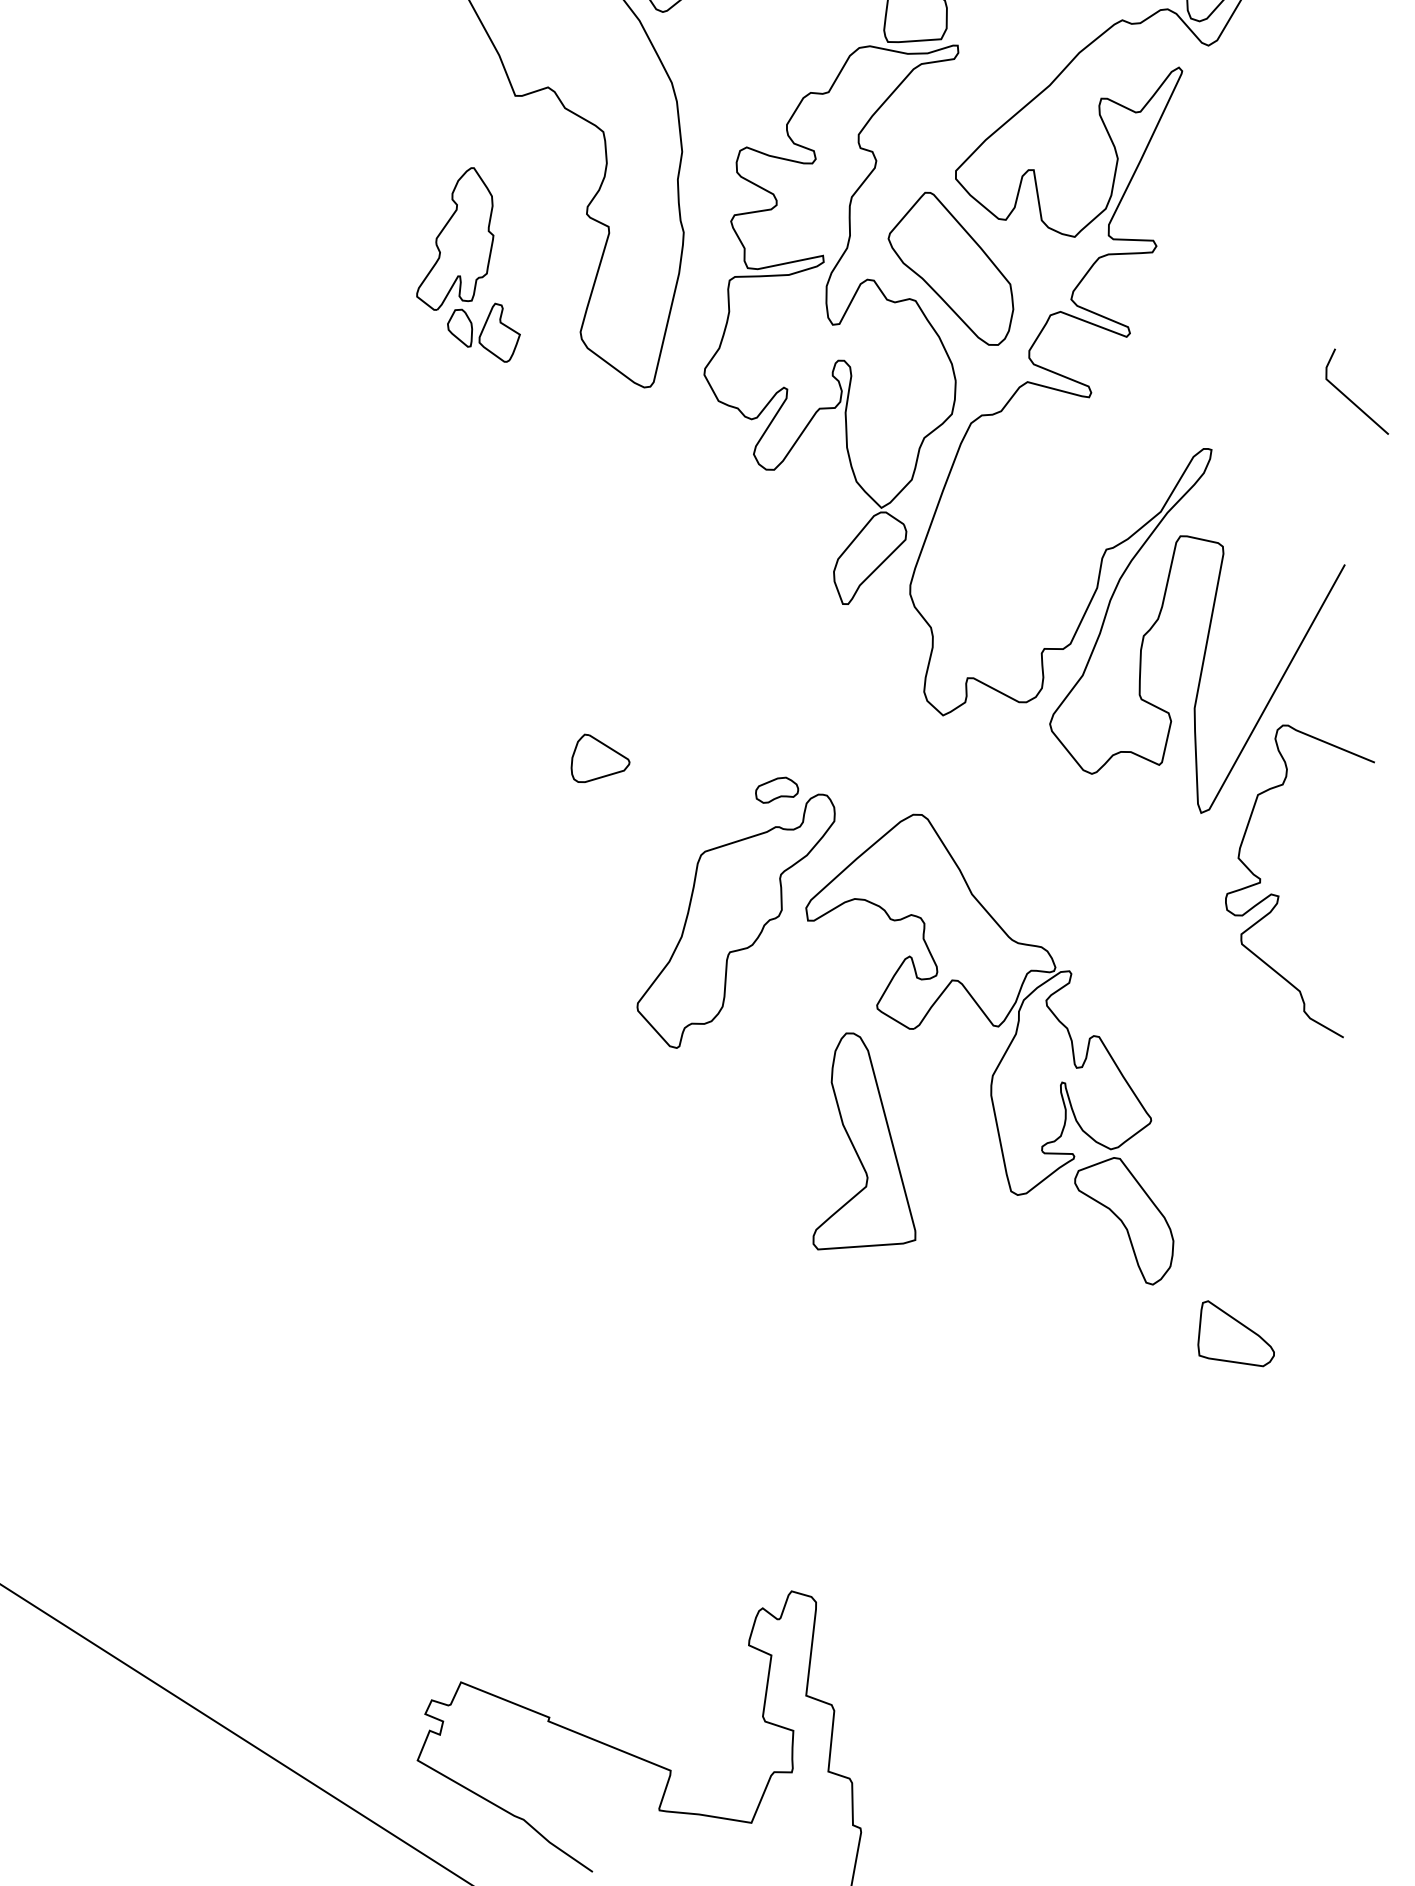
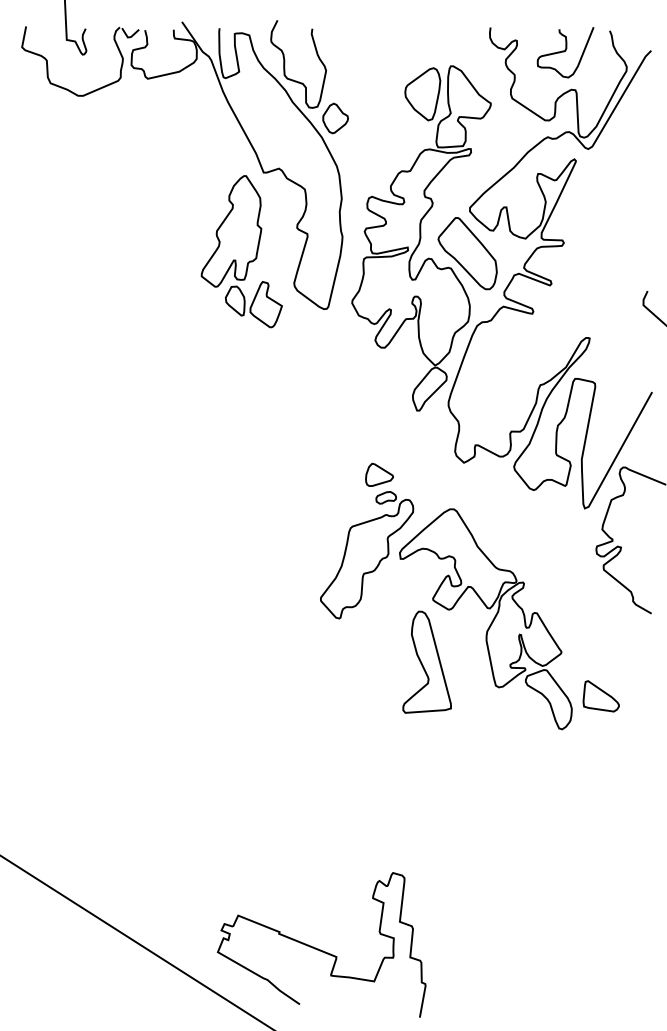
part: (468, 264) -> (241, 251), size x1.67
part: (600, 757) -> (379, 474), moved
part: (1234, 1334) -> (600, 696), moved

